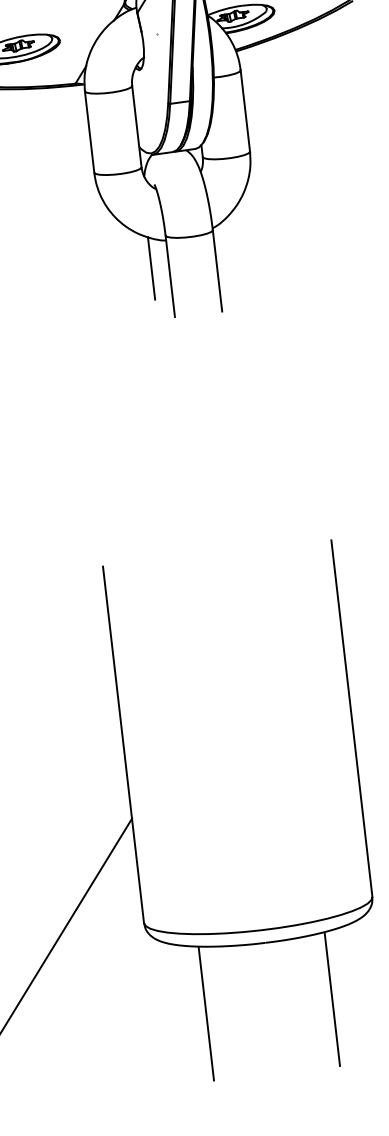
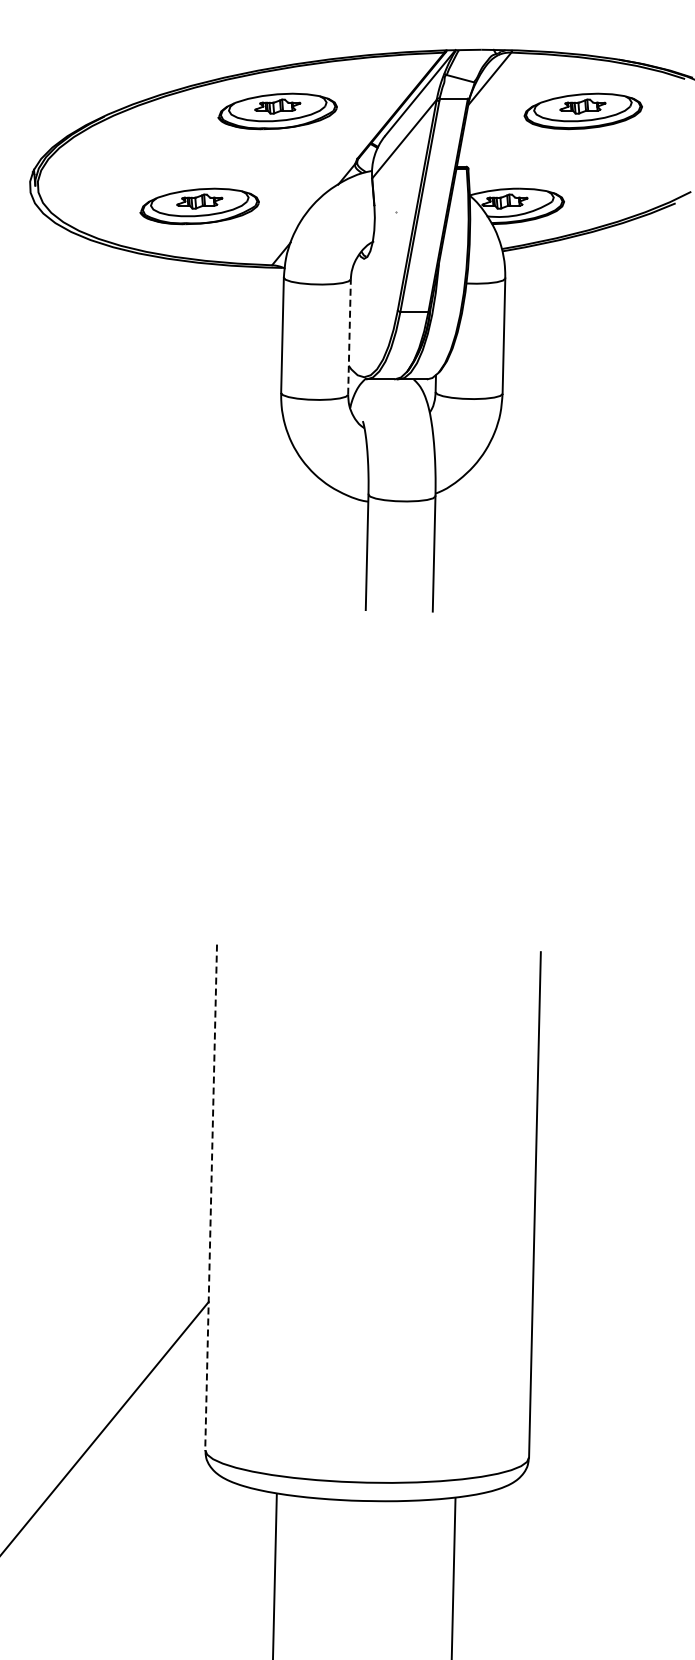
line: (136, 126) -> (349, 337), solid -> dashed
line: (151, 268) -> (342, 537), removed
line: (123, 744) -> (211, 1197), solid -> dashed

